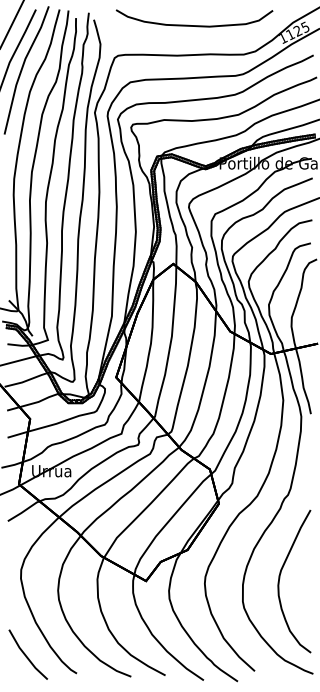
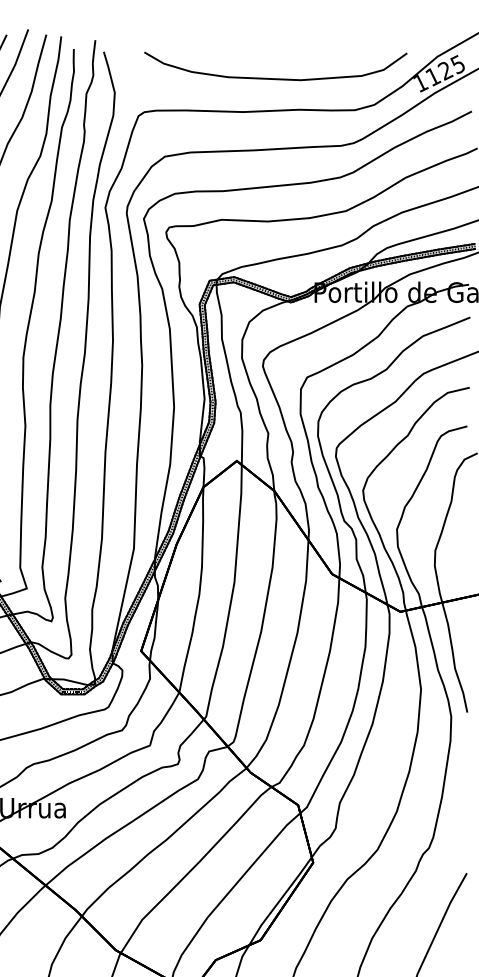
curve: (194, 25) -> (275, 78), moved

